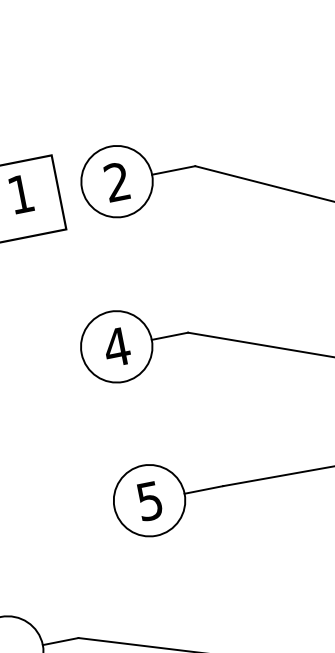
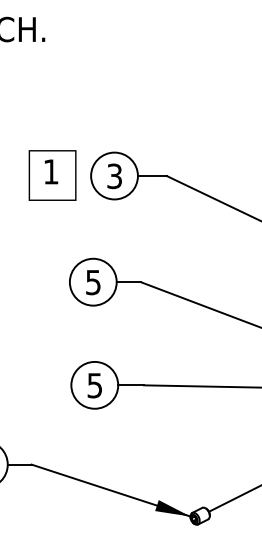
text: (117, 182) -> (114, 176), 2 -> 3
text: (117, 347) -> (93, 282), 4 -> 5

